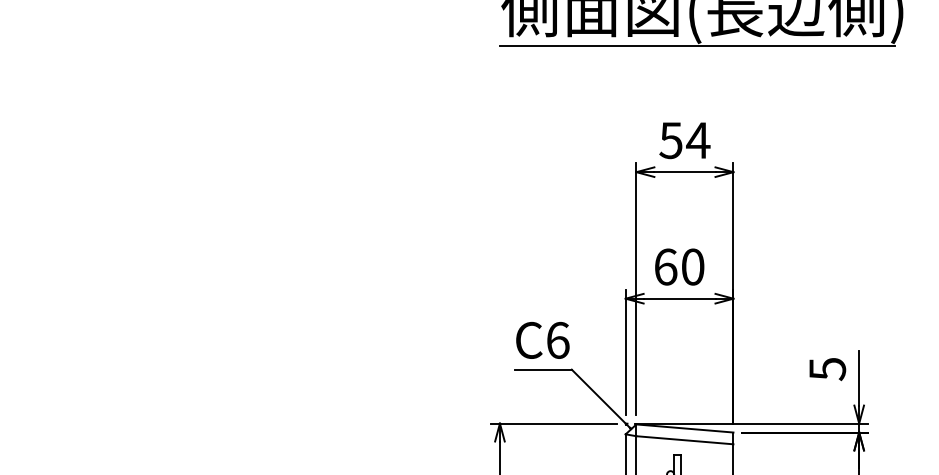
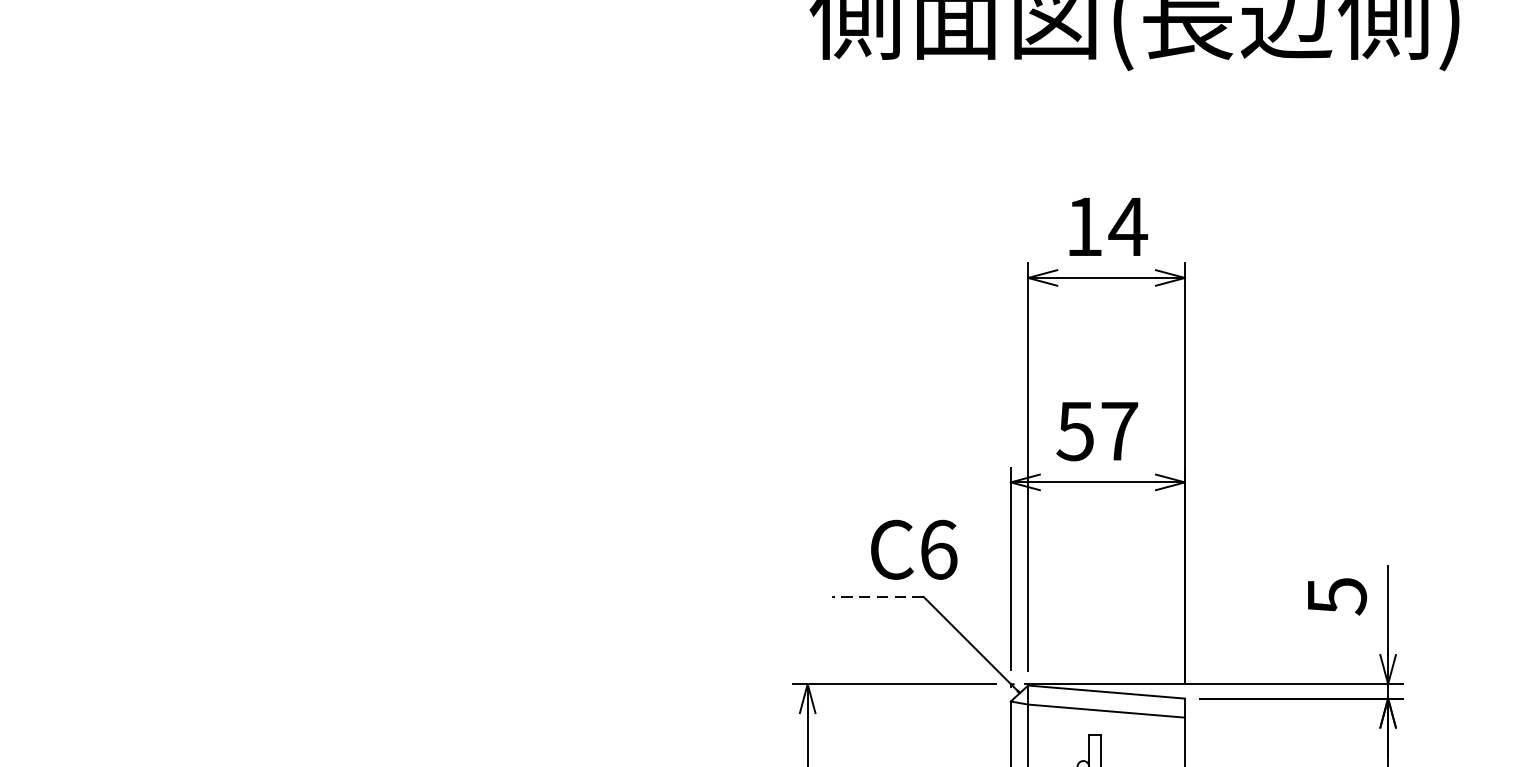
line: (697, 46) -> (1126, 74), removed
text: (670, 140) -> (1083, 226), 54 -> 14
text: (679, 266) -> (1097, 430), 60 -> 57
text: (542, 340) -> (913, 549), moved
line: (542, 369) -> (876, 596), solid -> dashed

